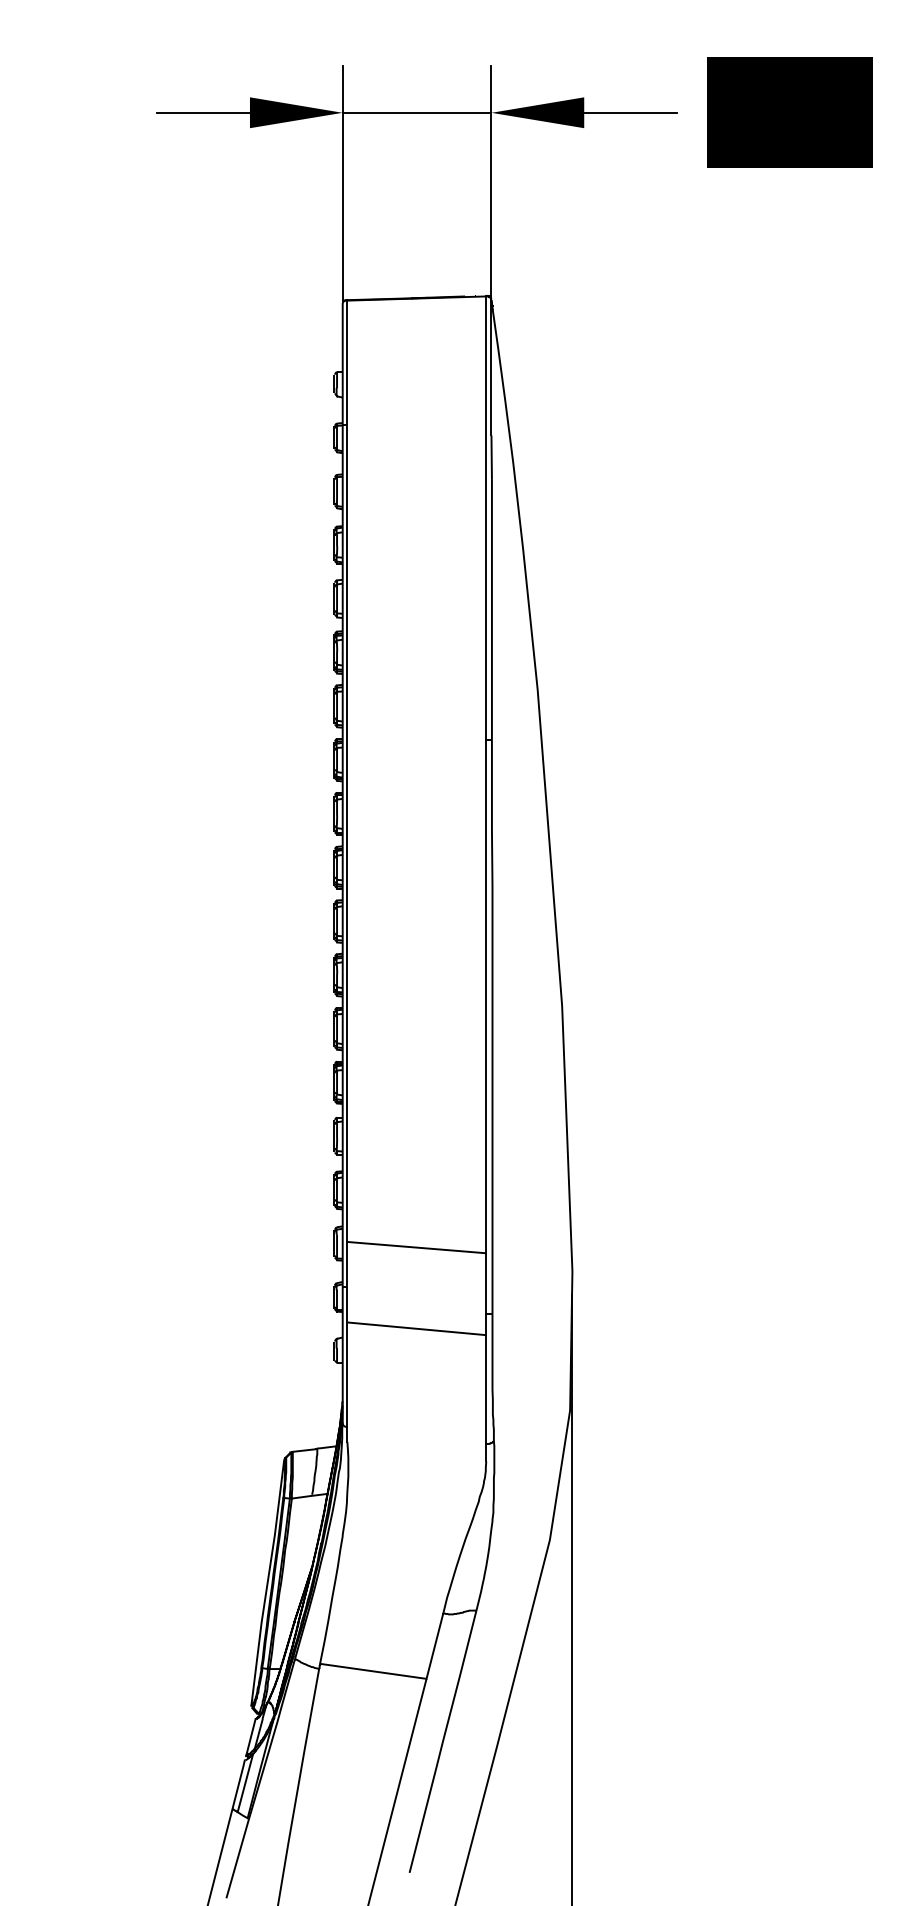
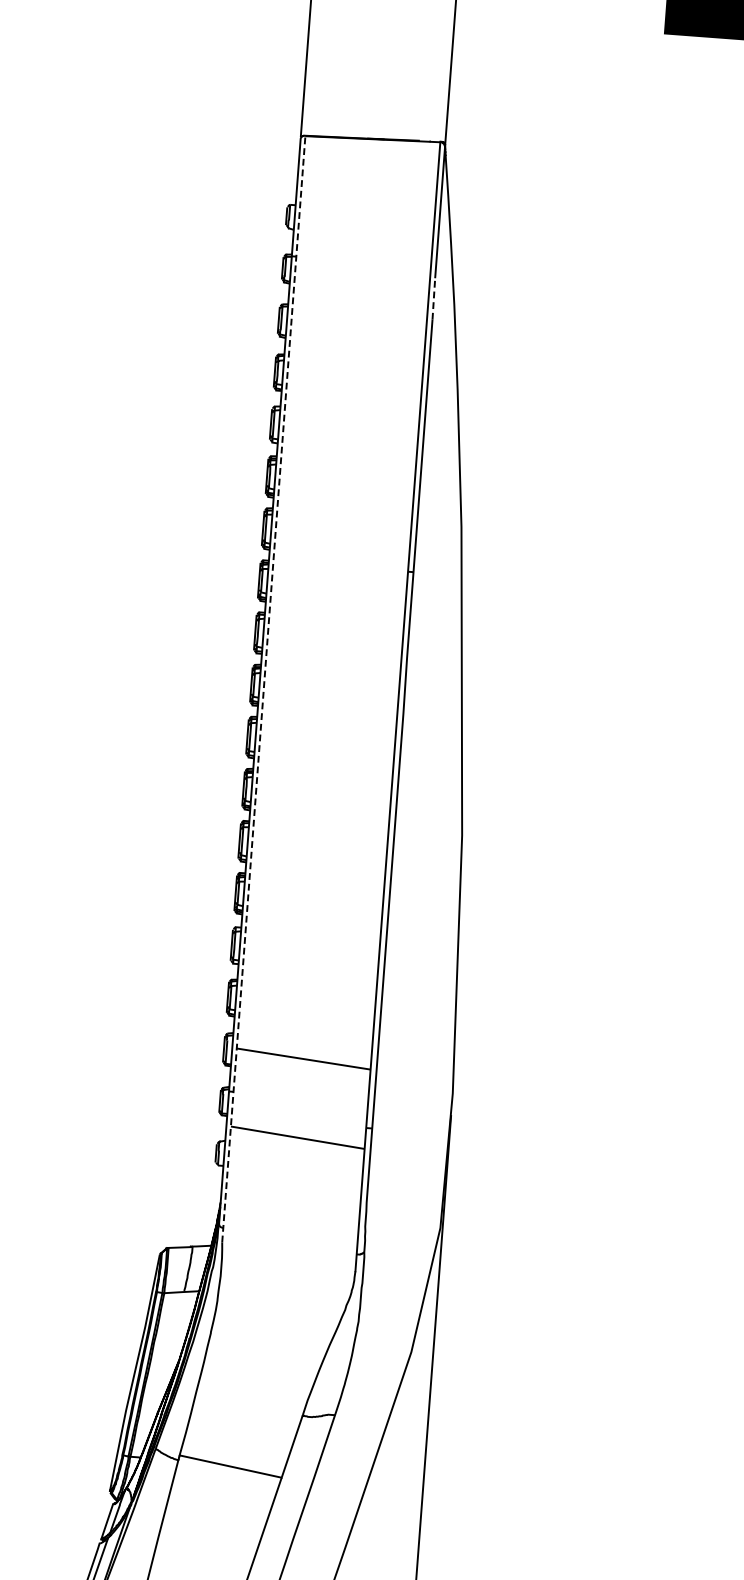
line: (491, 457) -> (433, 298), solid -> dashed
line: (347, 871) -> (263, 689), solid -> dashed

